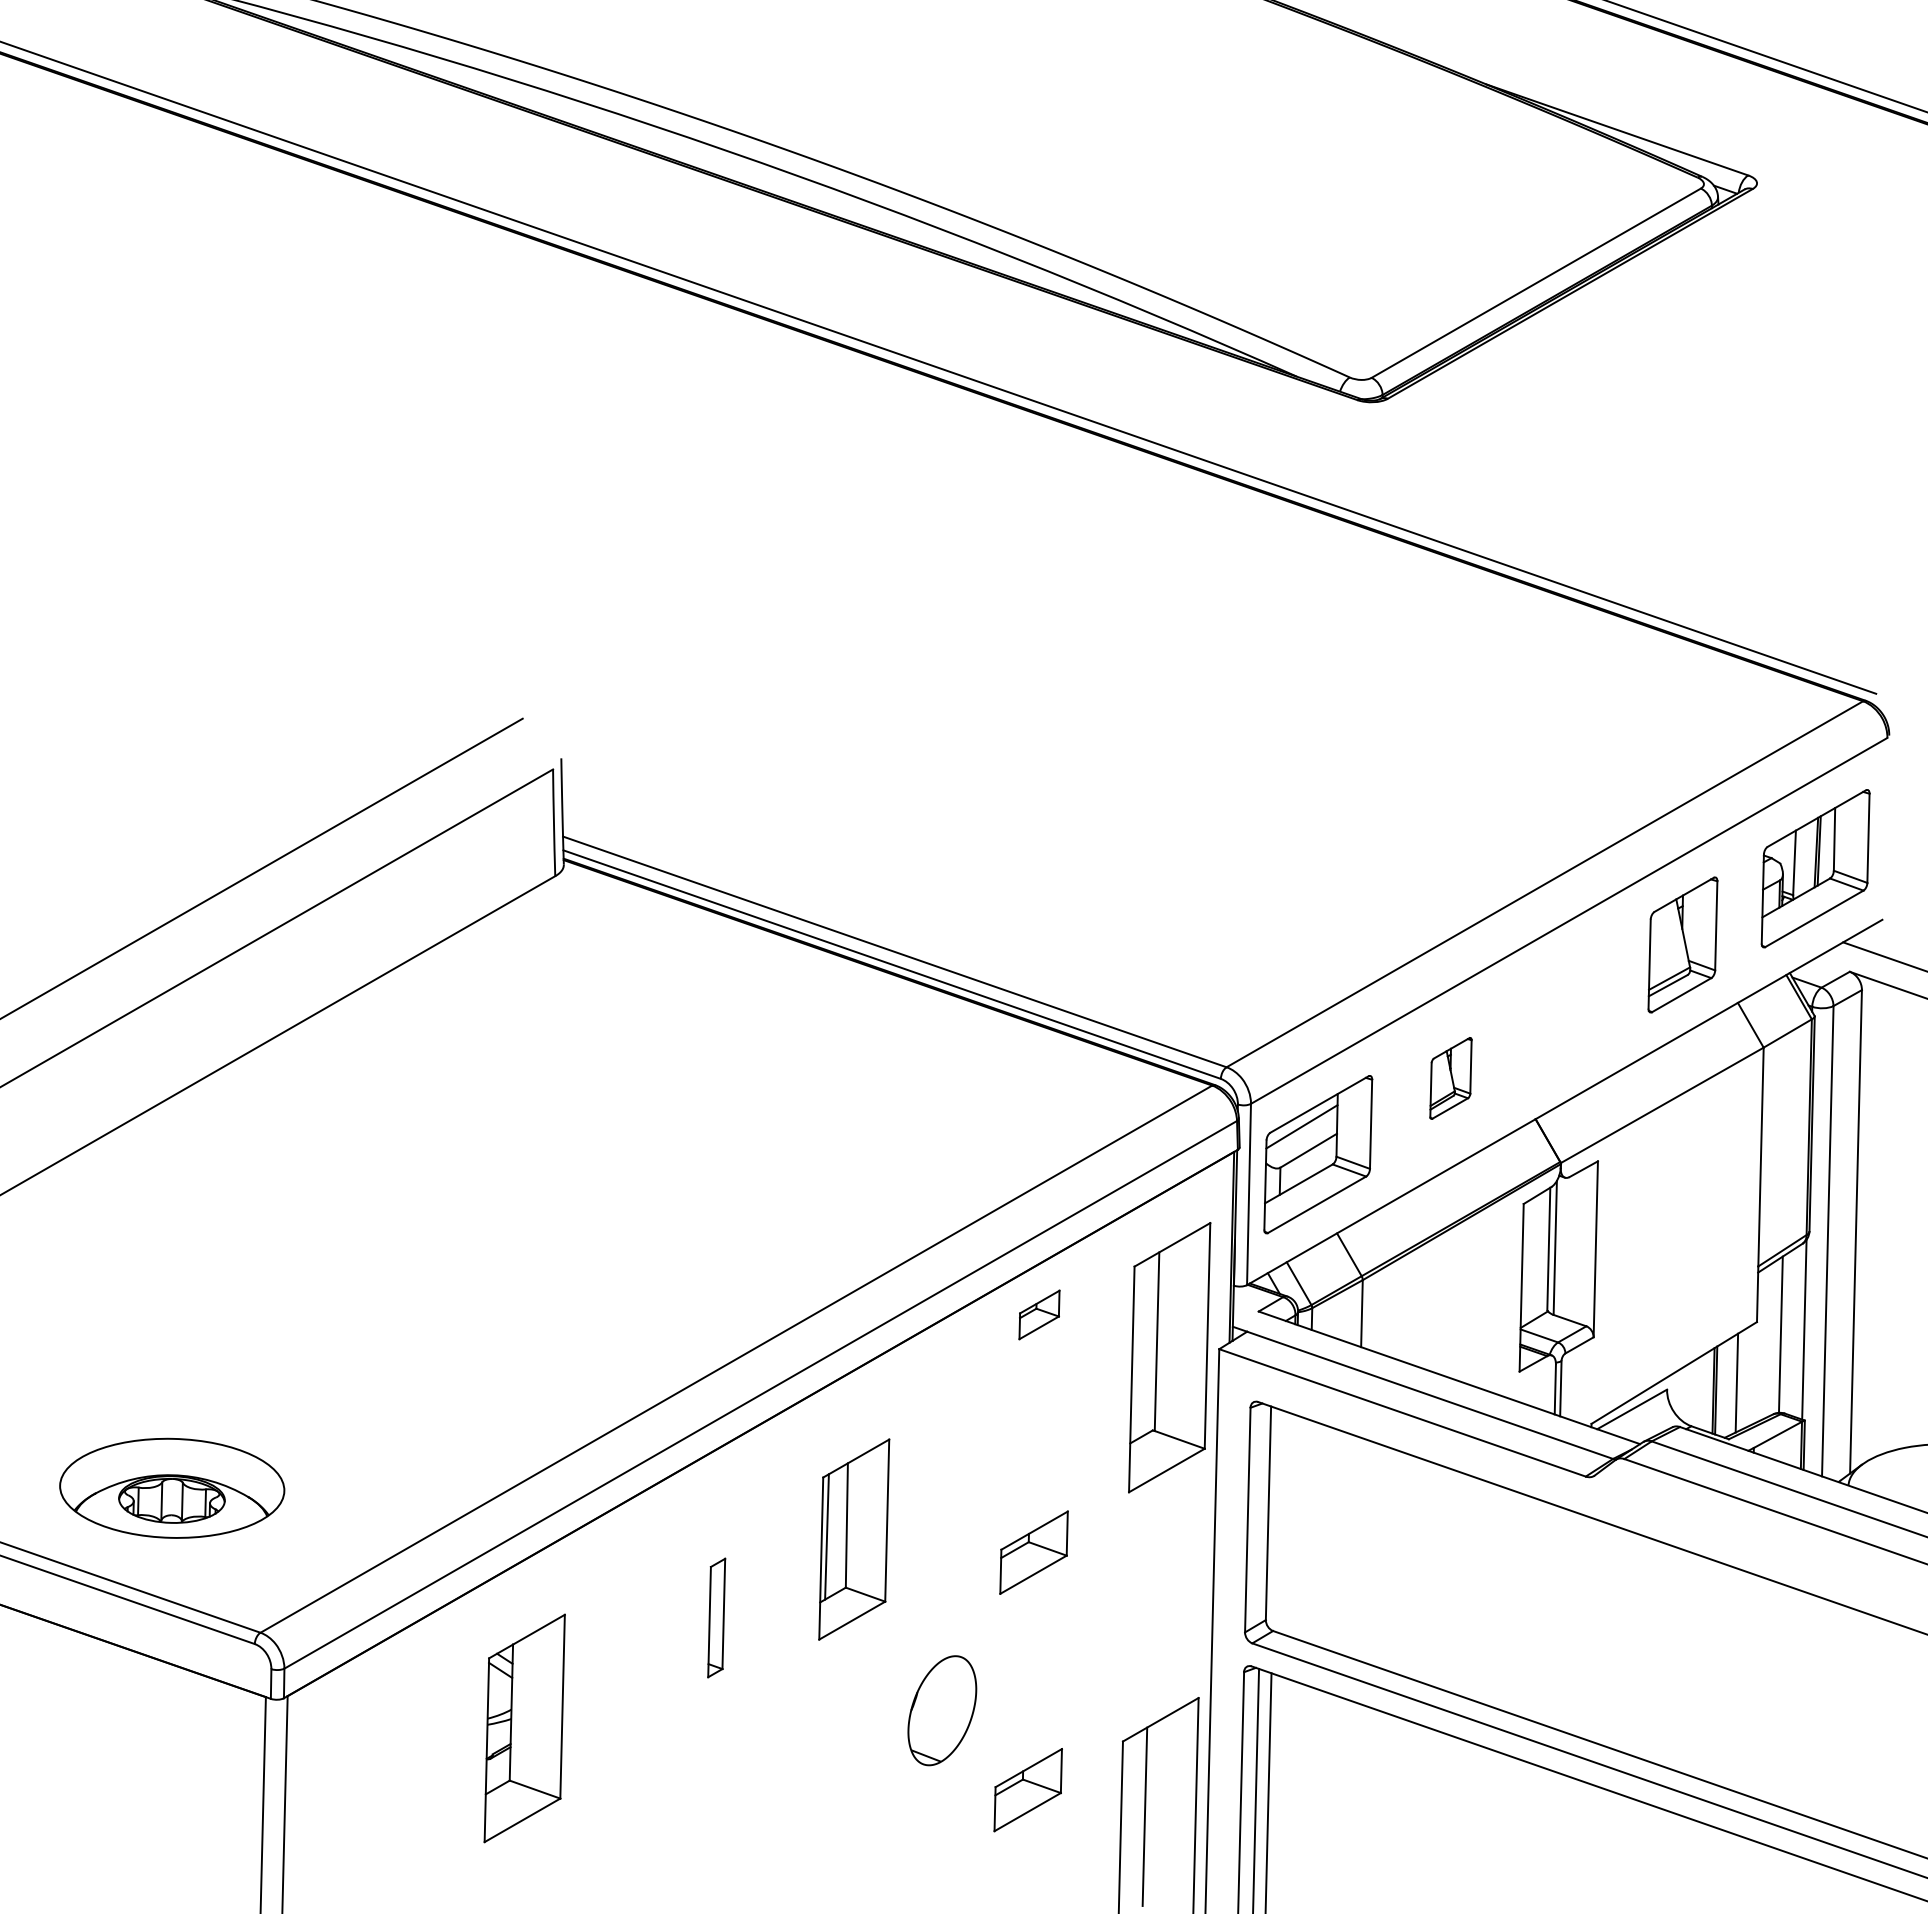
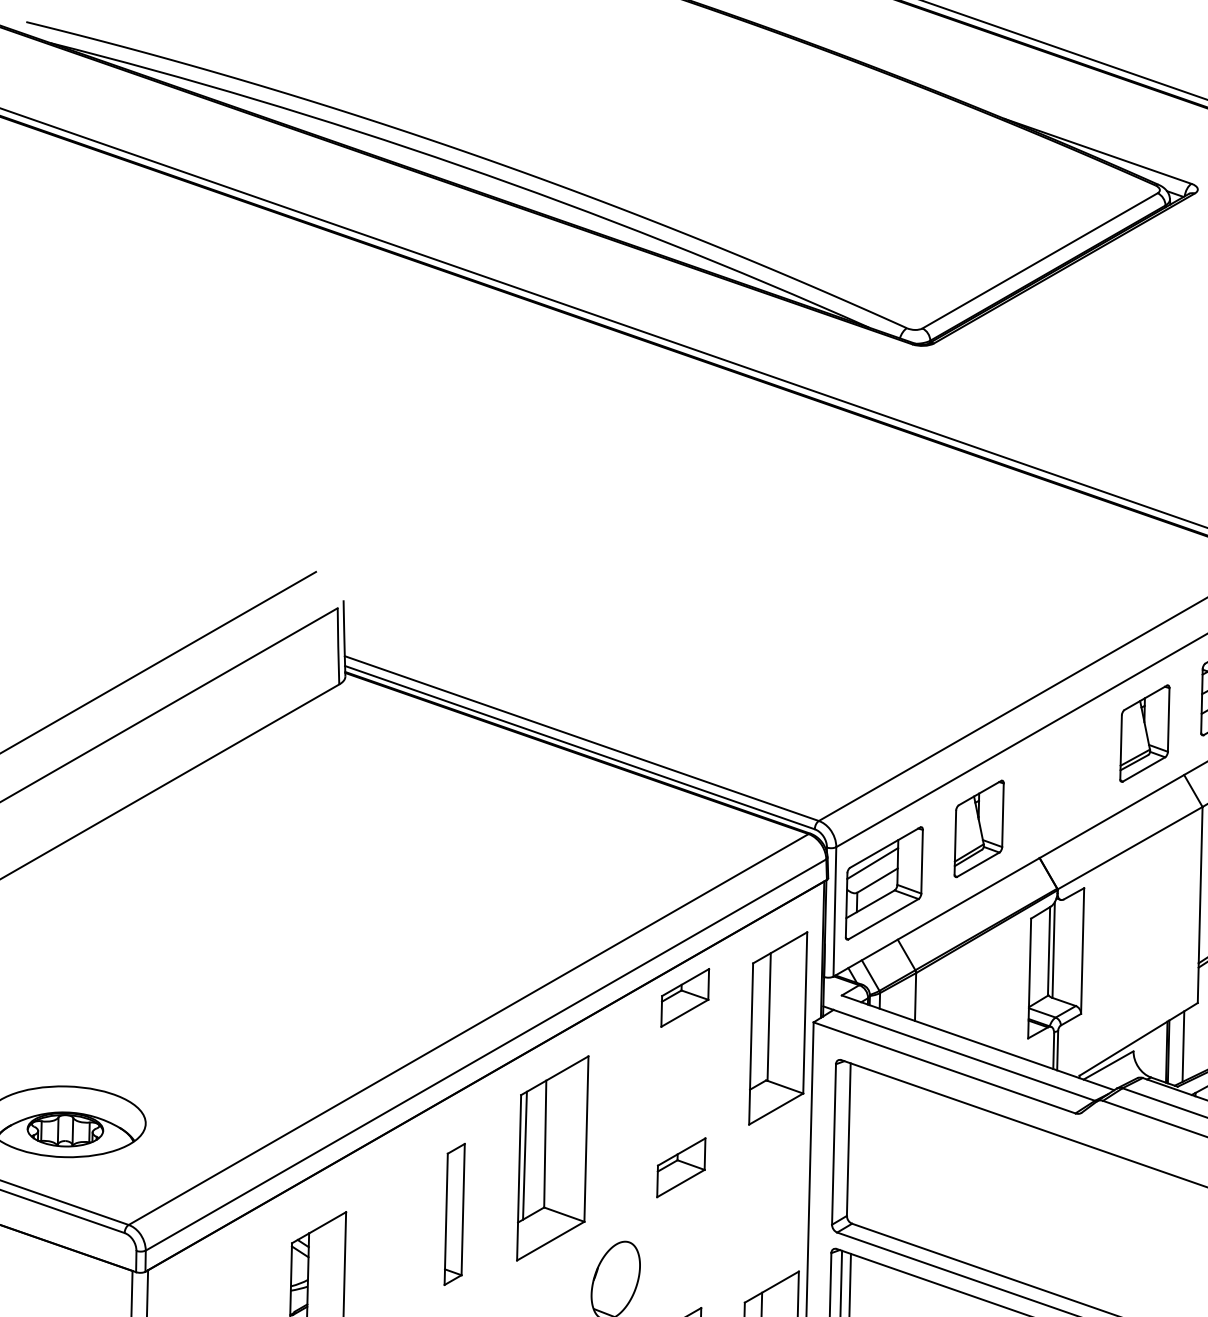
part: (1450, 1078) -> (978, 829), size x1.67
part: (1039, 1314) -> (685, 997), size x1.67
part: (854, 1539) -> (553, 1158), size x1.43
part: (716, 1617) -> (454, 1214), size x1.67

